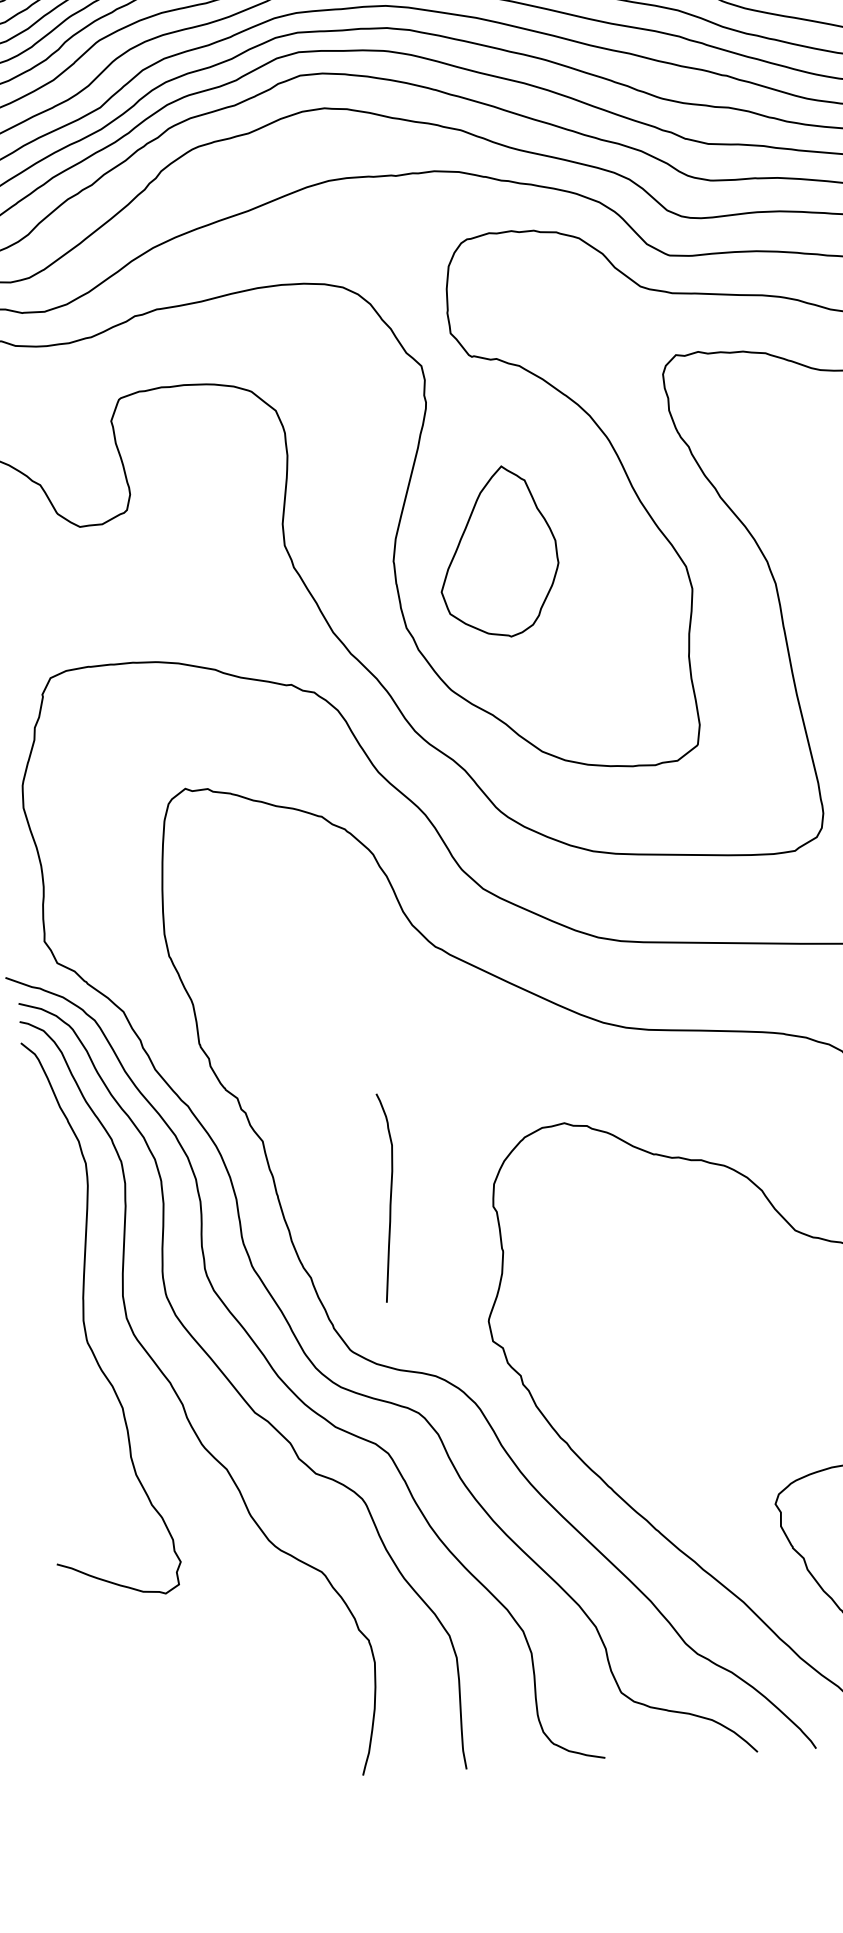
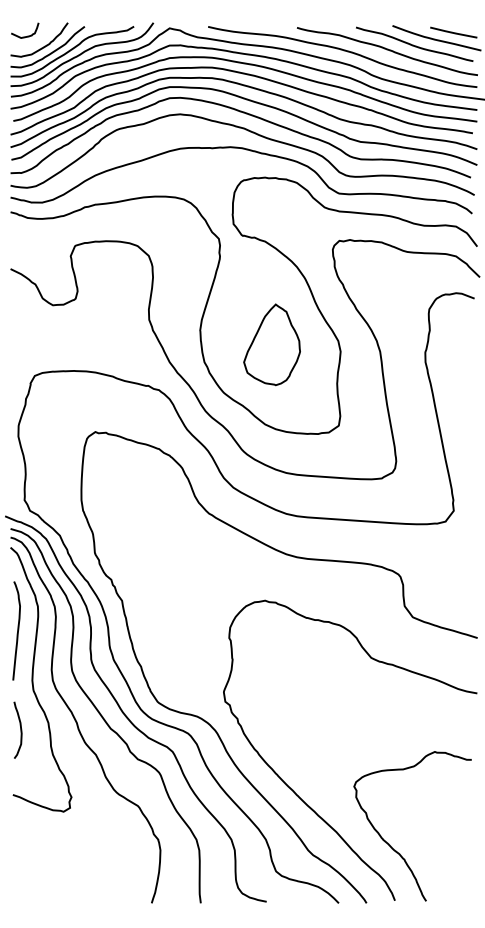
part: (497, 551) -> (271, 344), moved
curve: (389, 1196) -> (17, 630), moved
curve: (64, 1425) -> (20, 729), added

